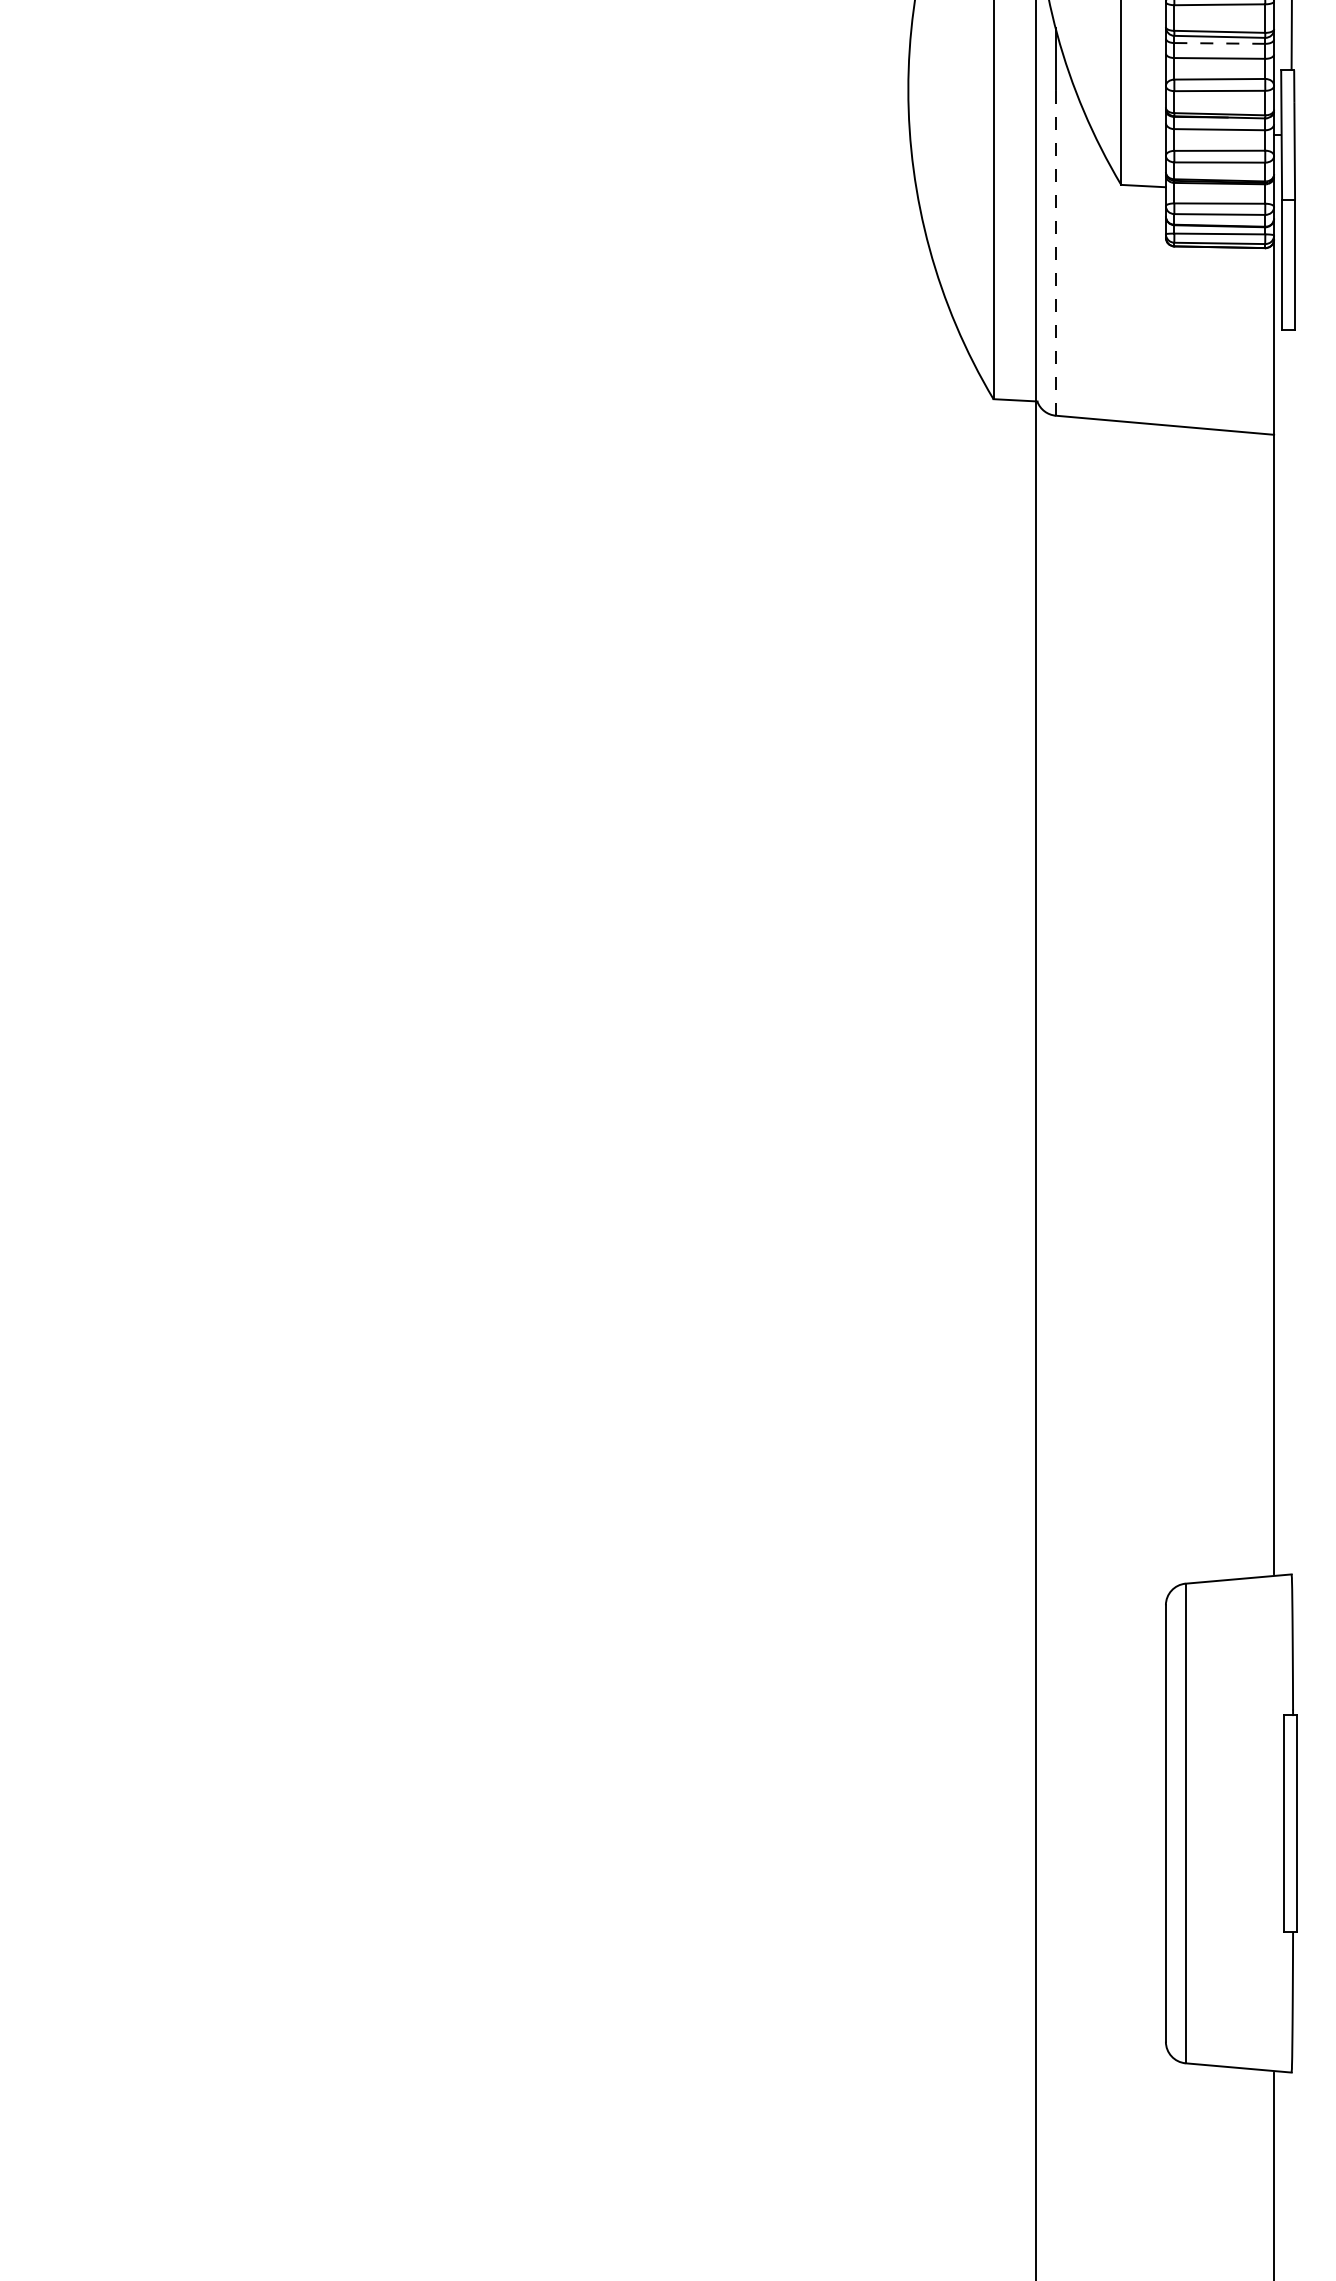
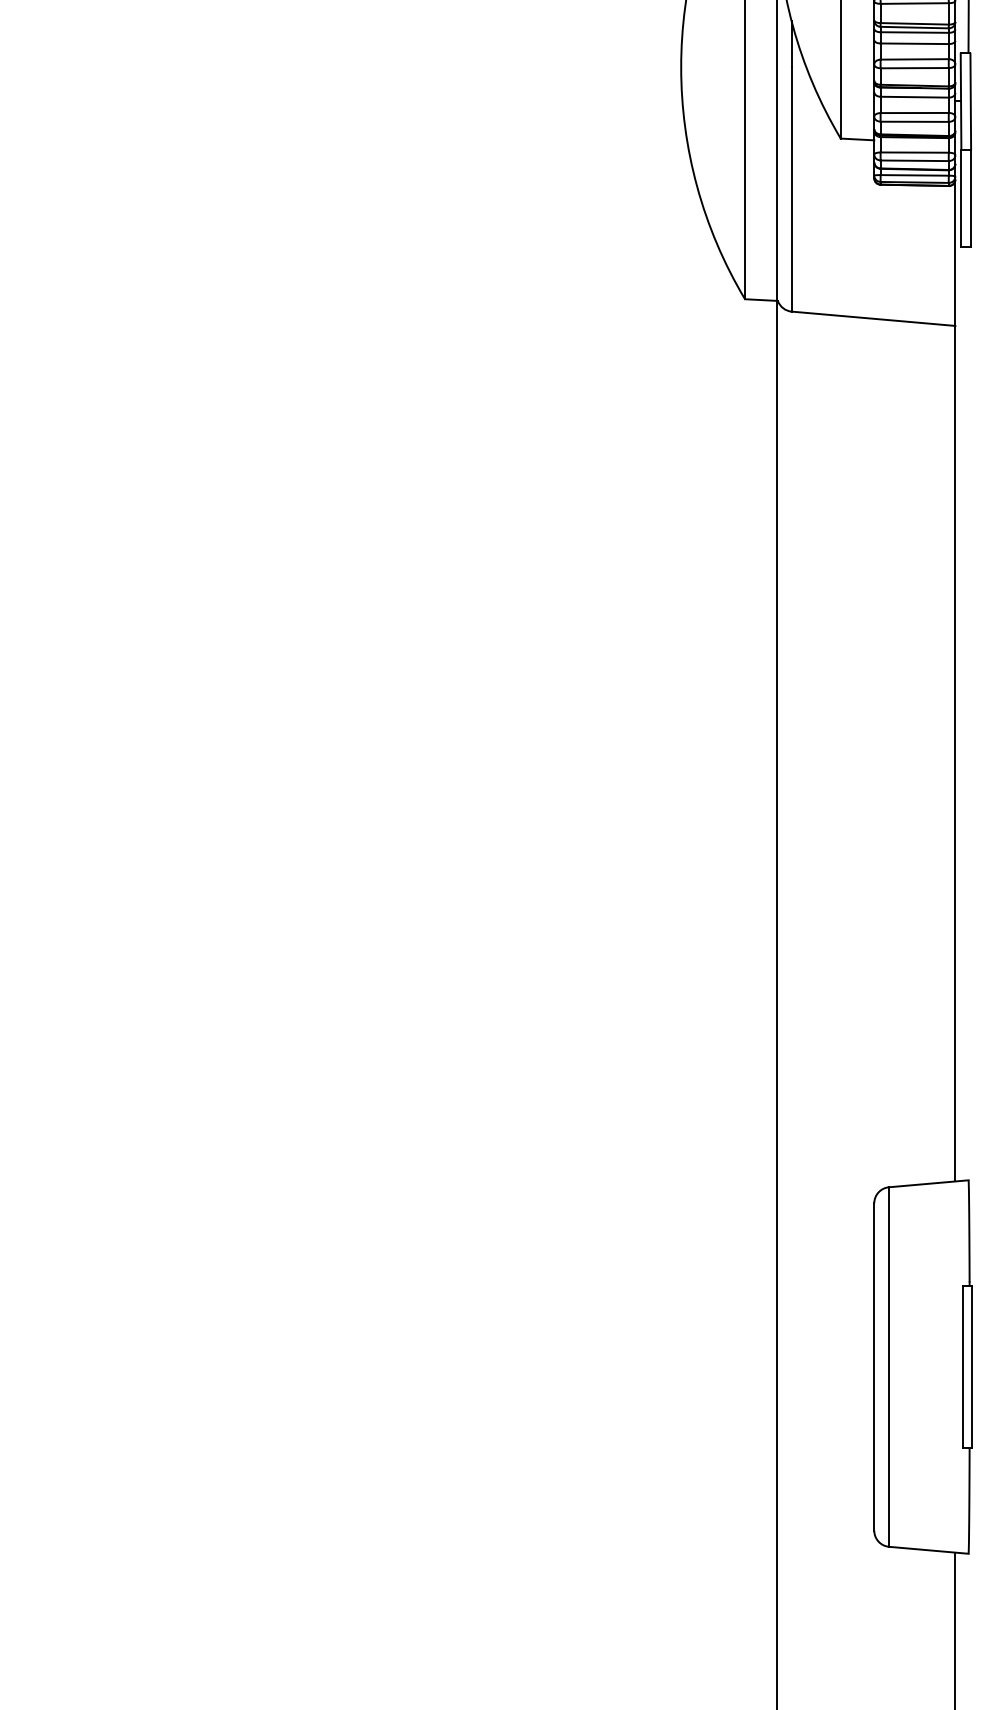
line: (1219, 43) -> (914, 32), dashed -> solid
line: (1055, 252) -> (791, 189), dashed -> solid

